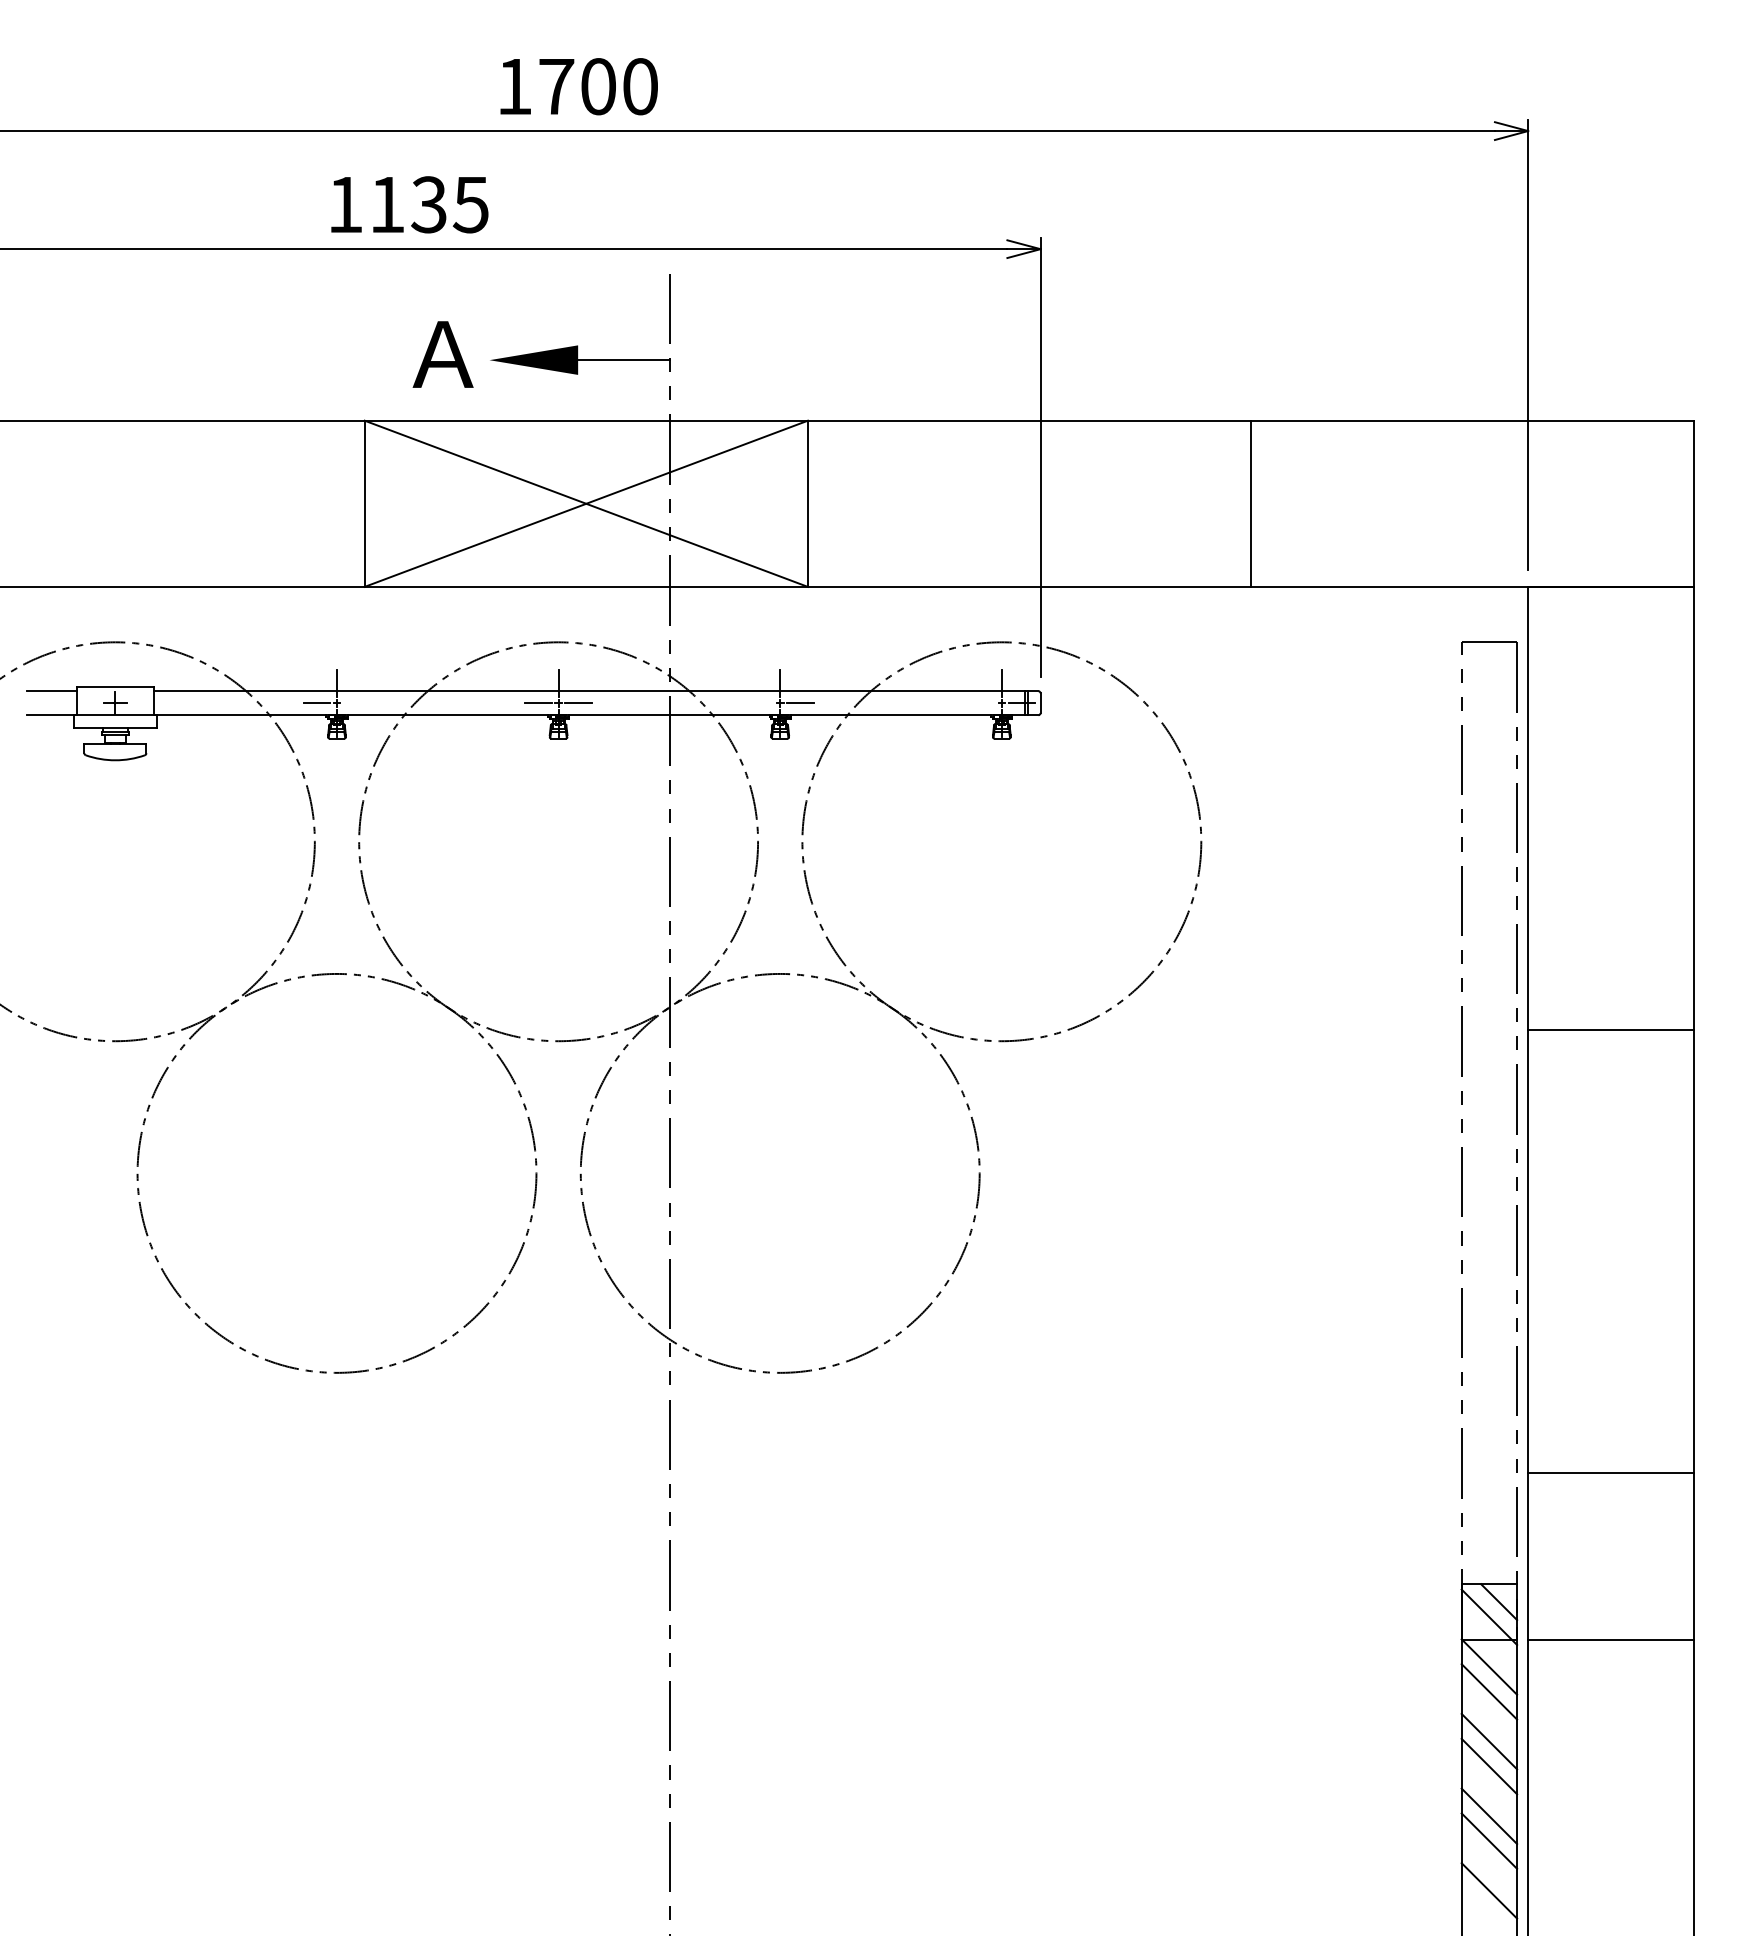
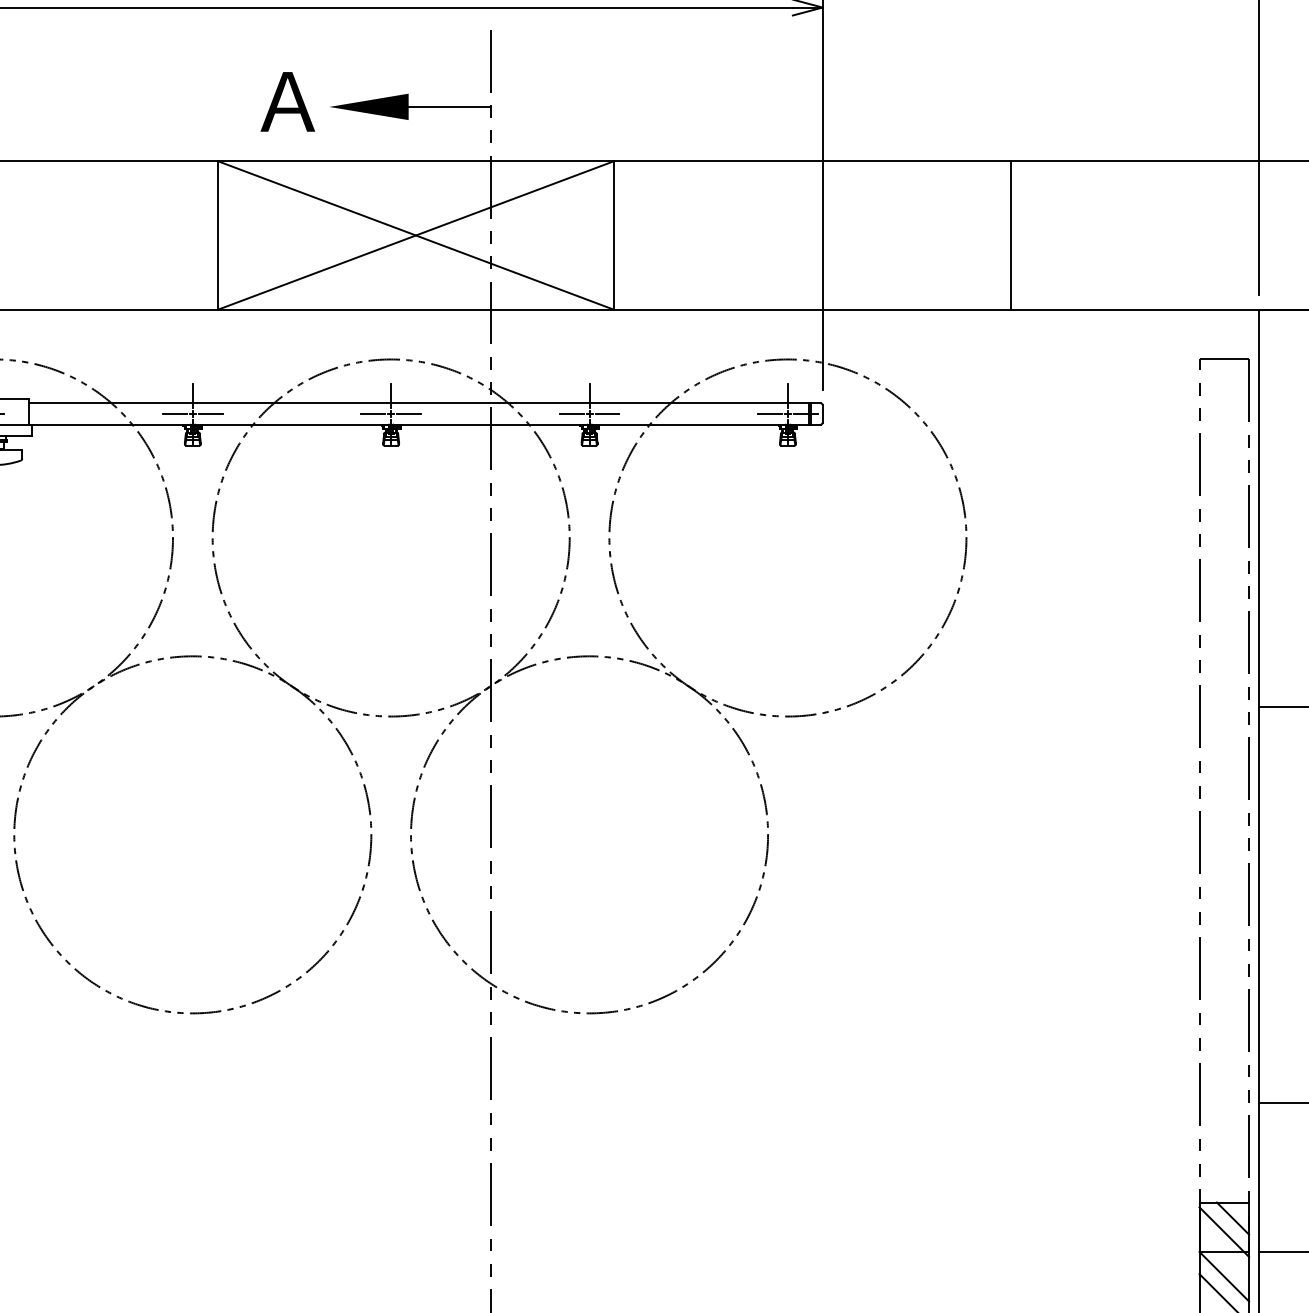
line: (356, 703) -> (210, 414), added
line: (759, 703) -> (570, 414), added
line: (981, 703) -> (769, 414), added

